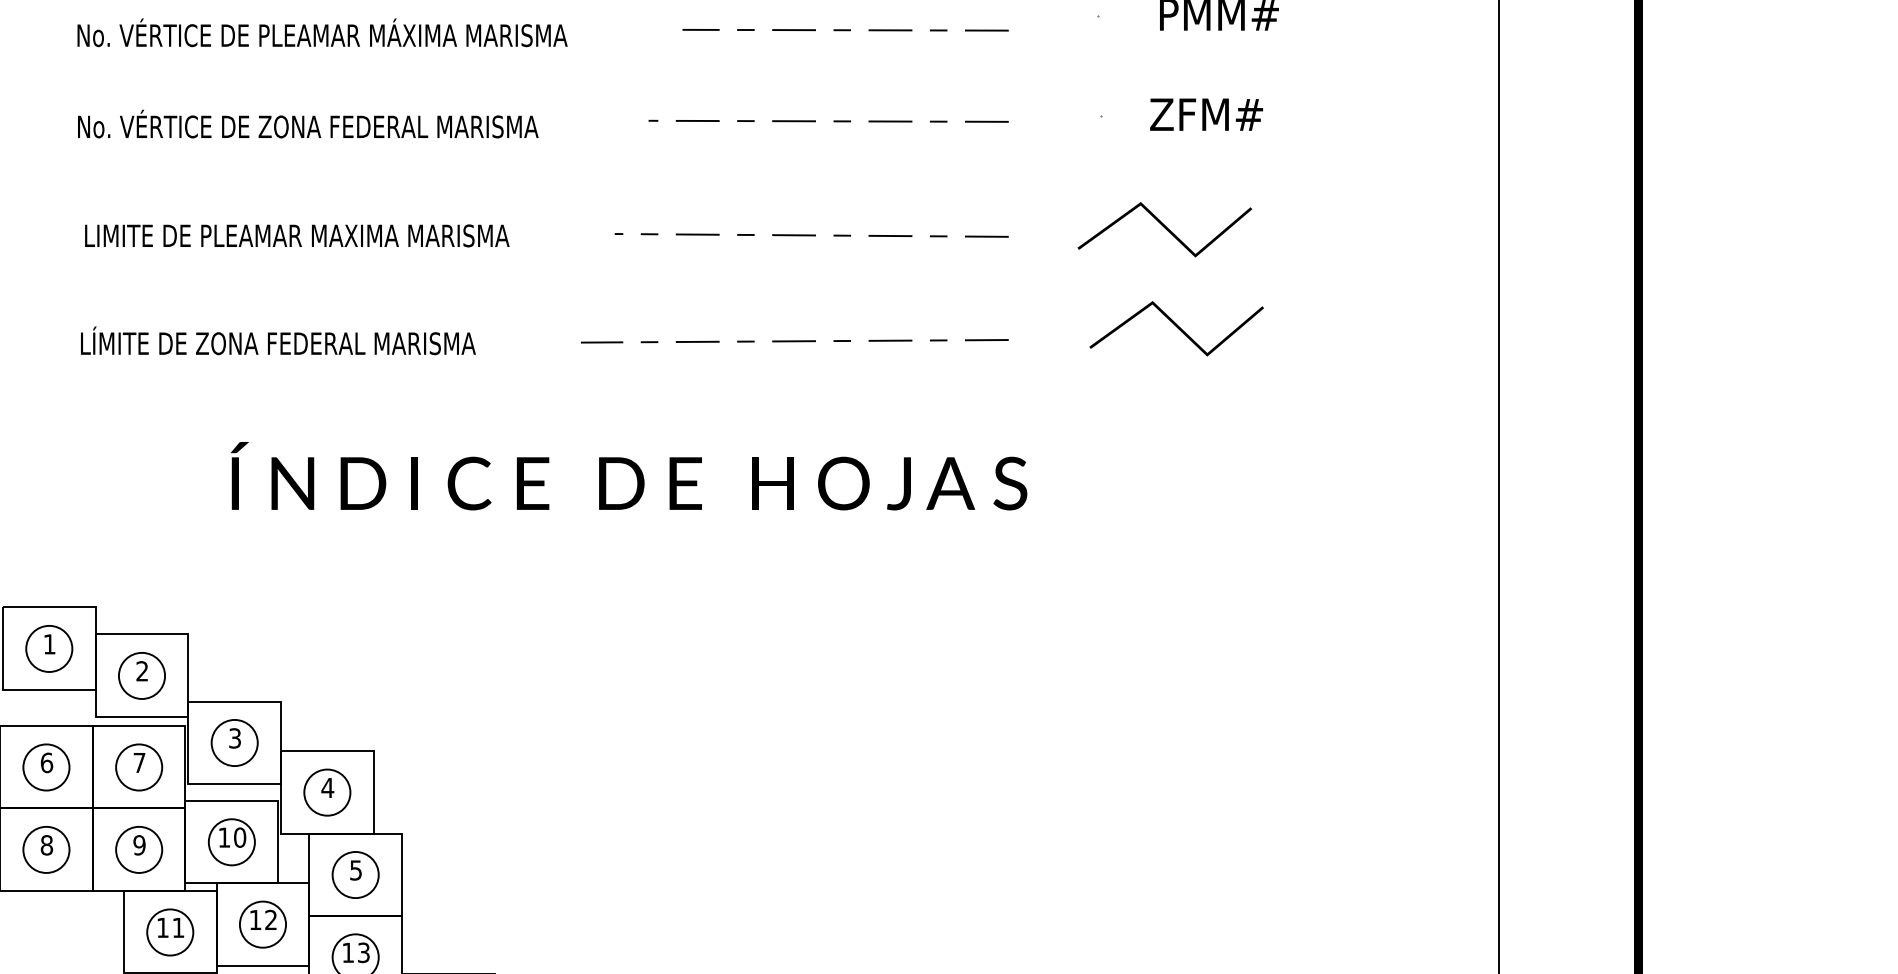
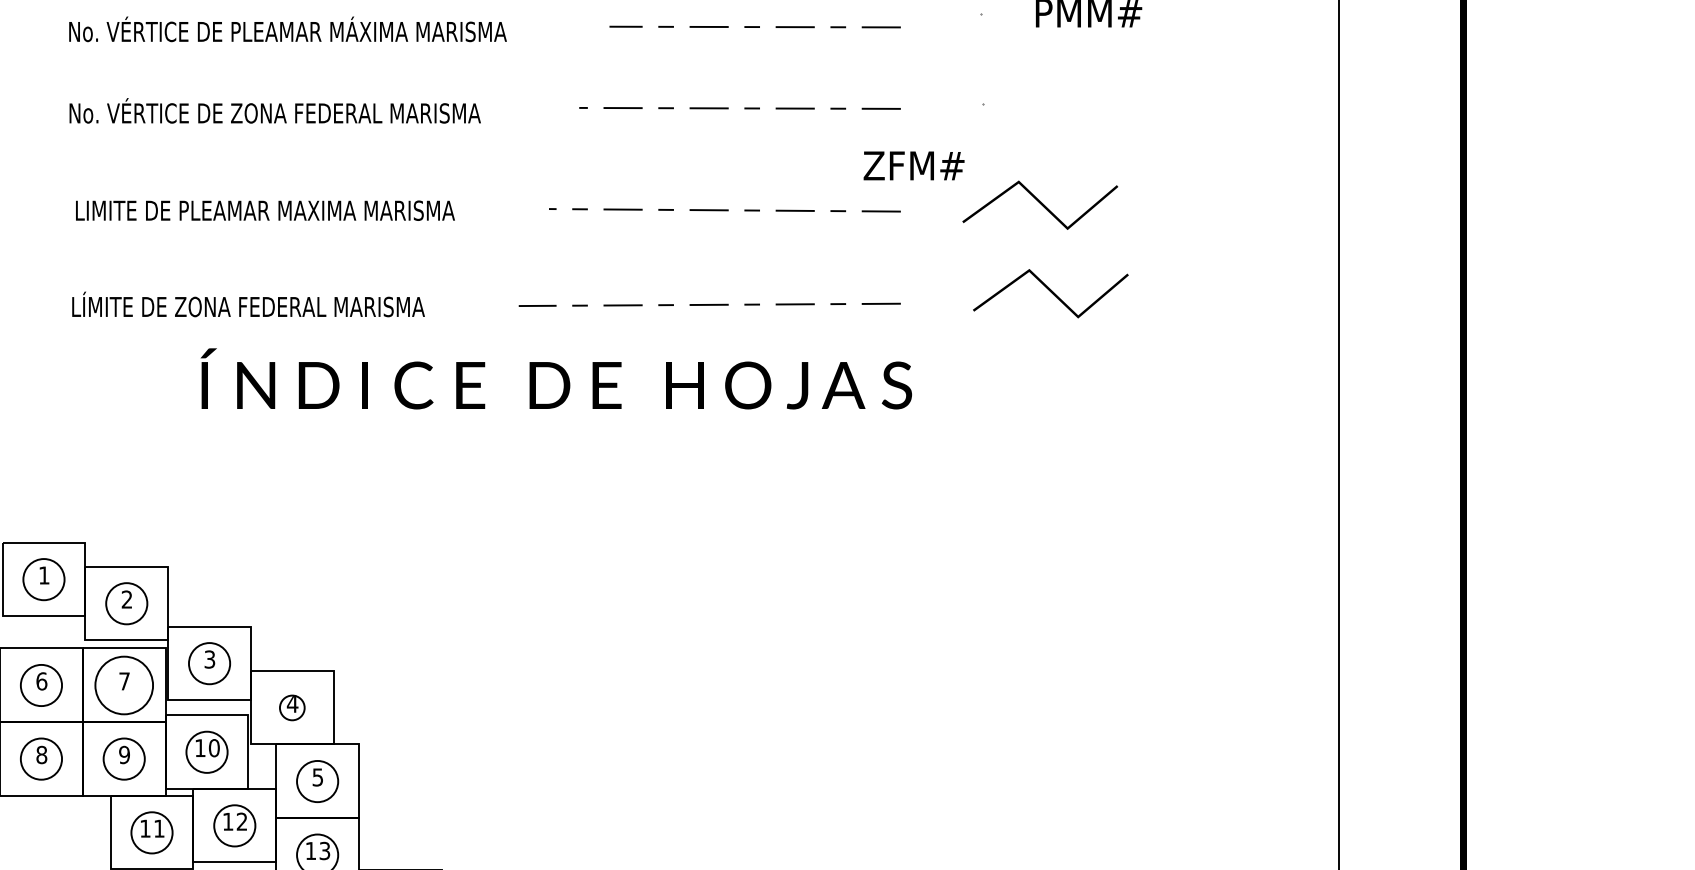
text: (1206, 114) -> (914, 165), moved
text: (629, 476) -> (556, 379), moved
circle: (139, 767) -> (124, 685), size x1.4
circle: (327, 792) -> (292, 707), size x0.6

